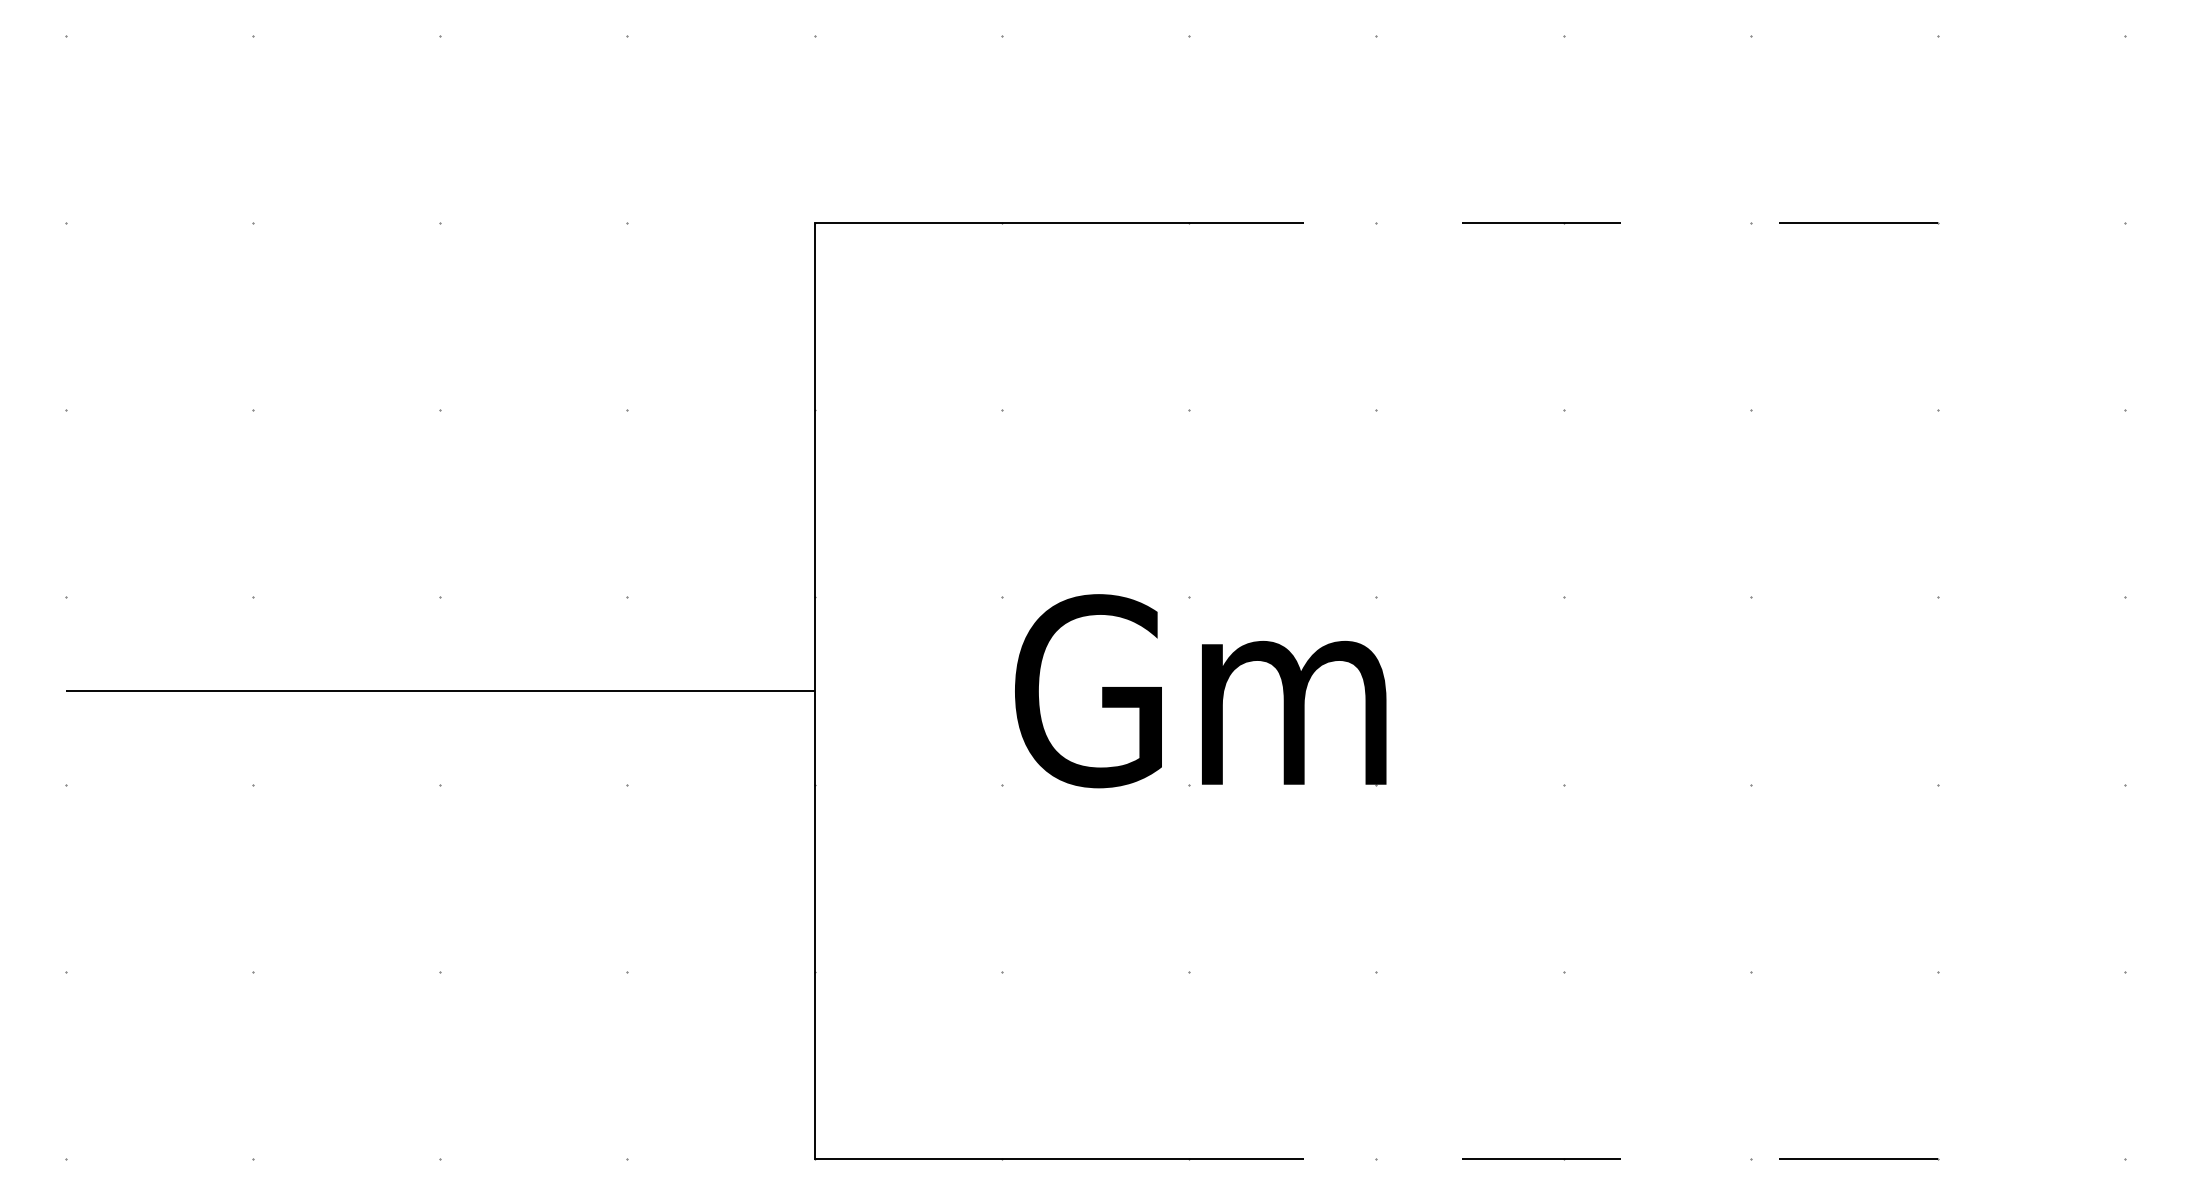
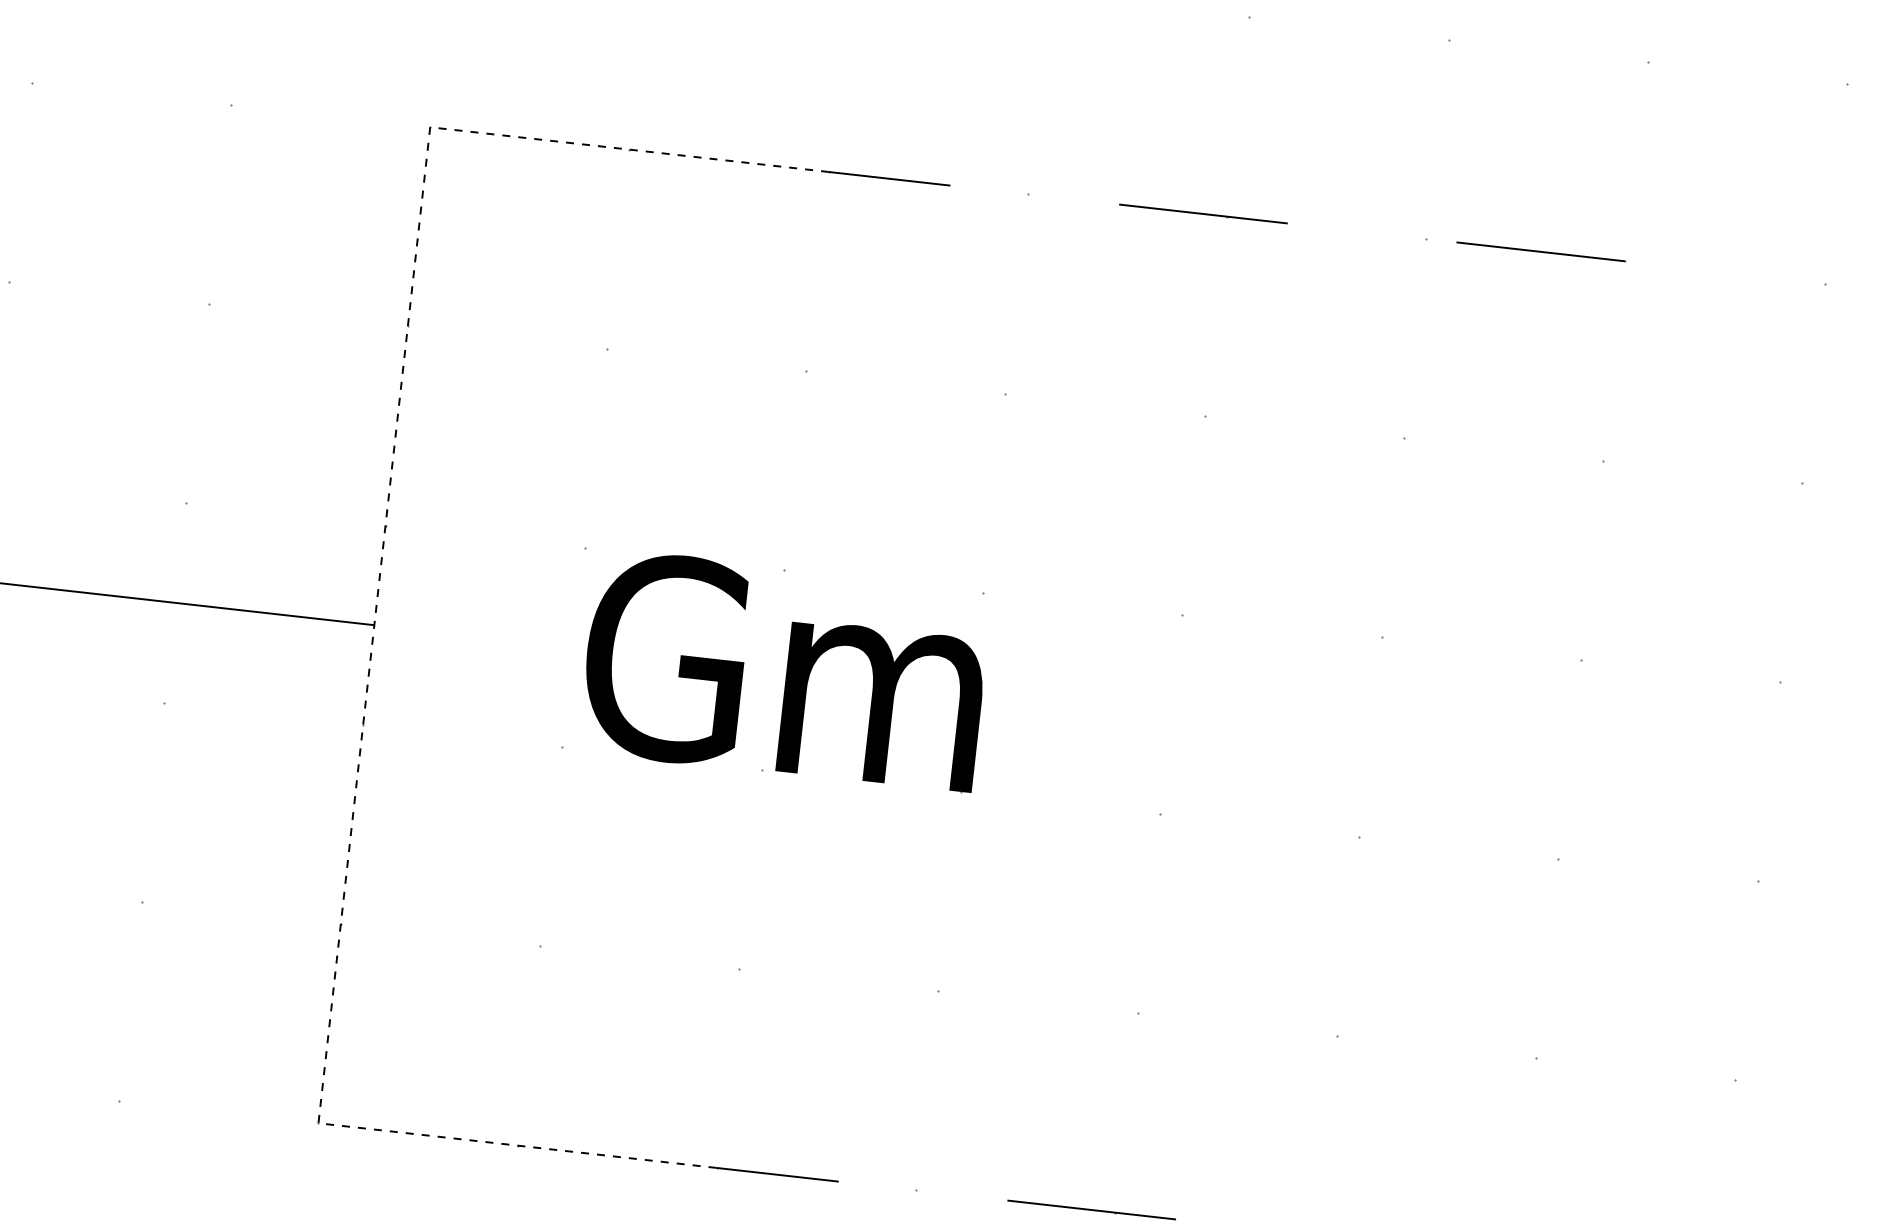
line: (814, 690) -> (374, 624), solid -> dashed

